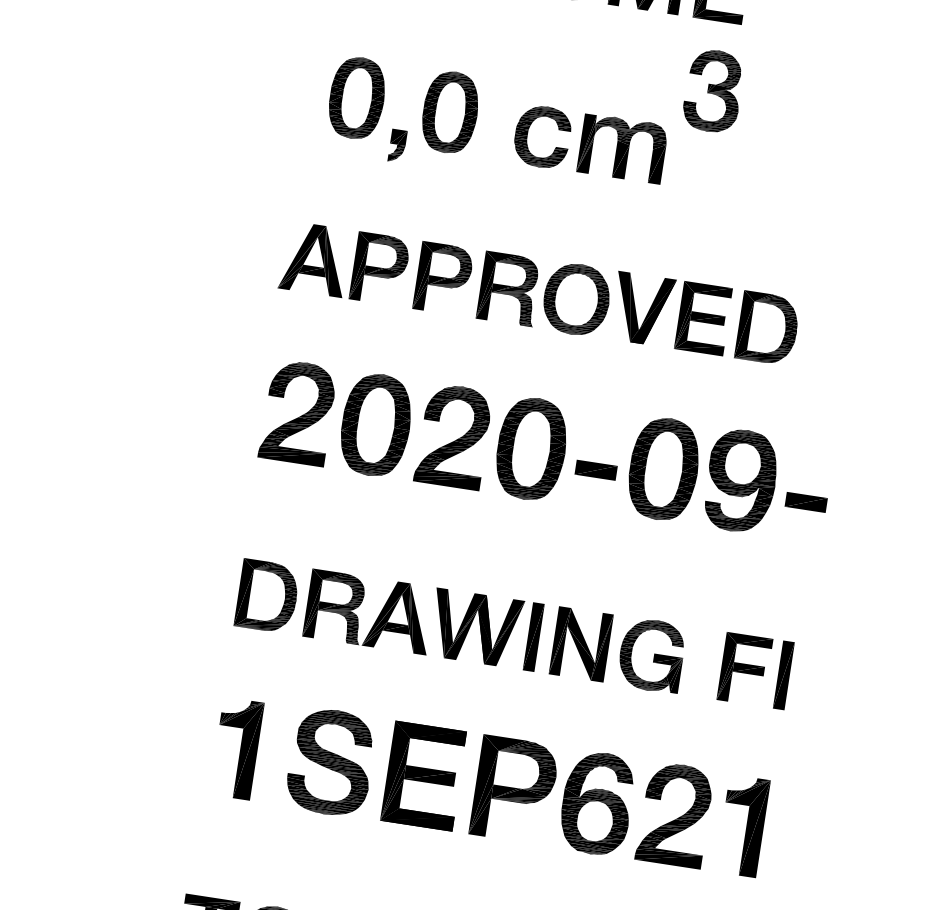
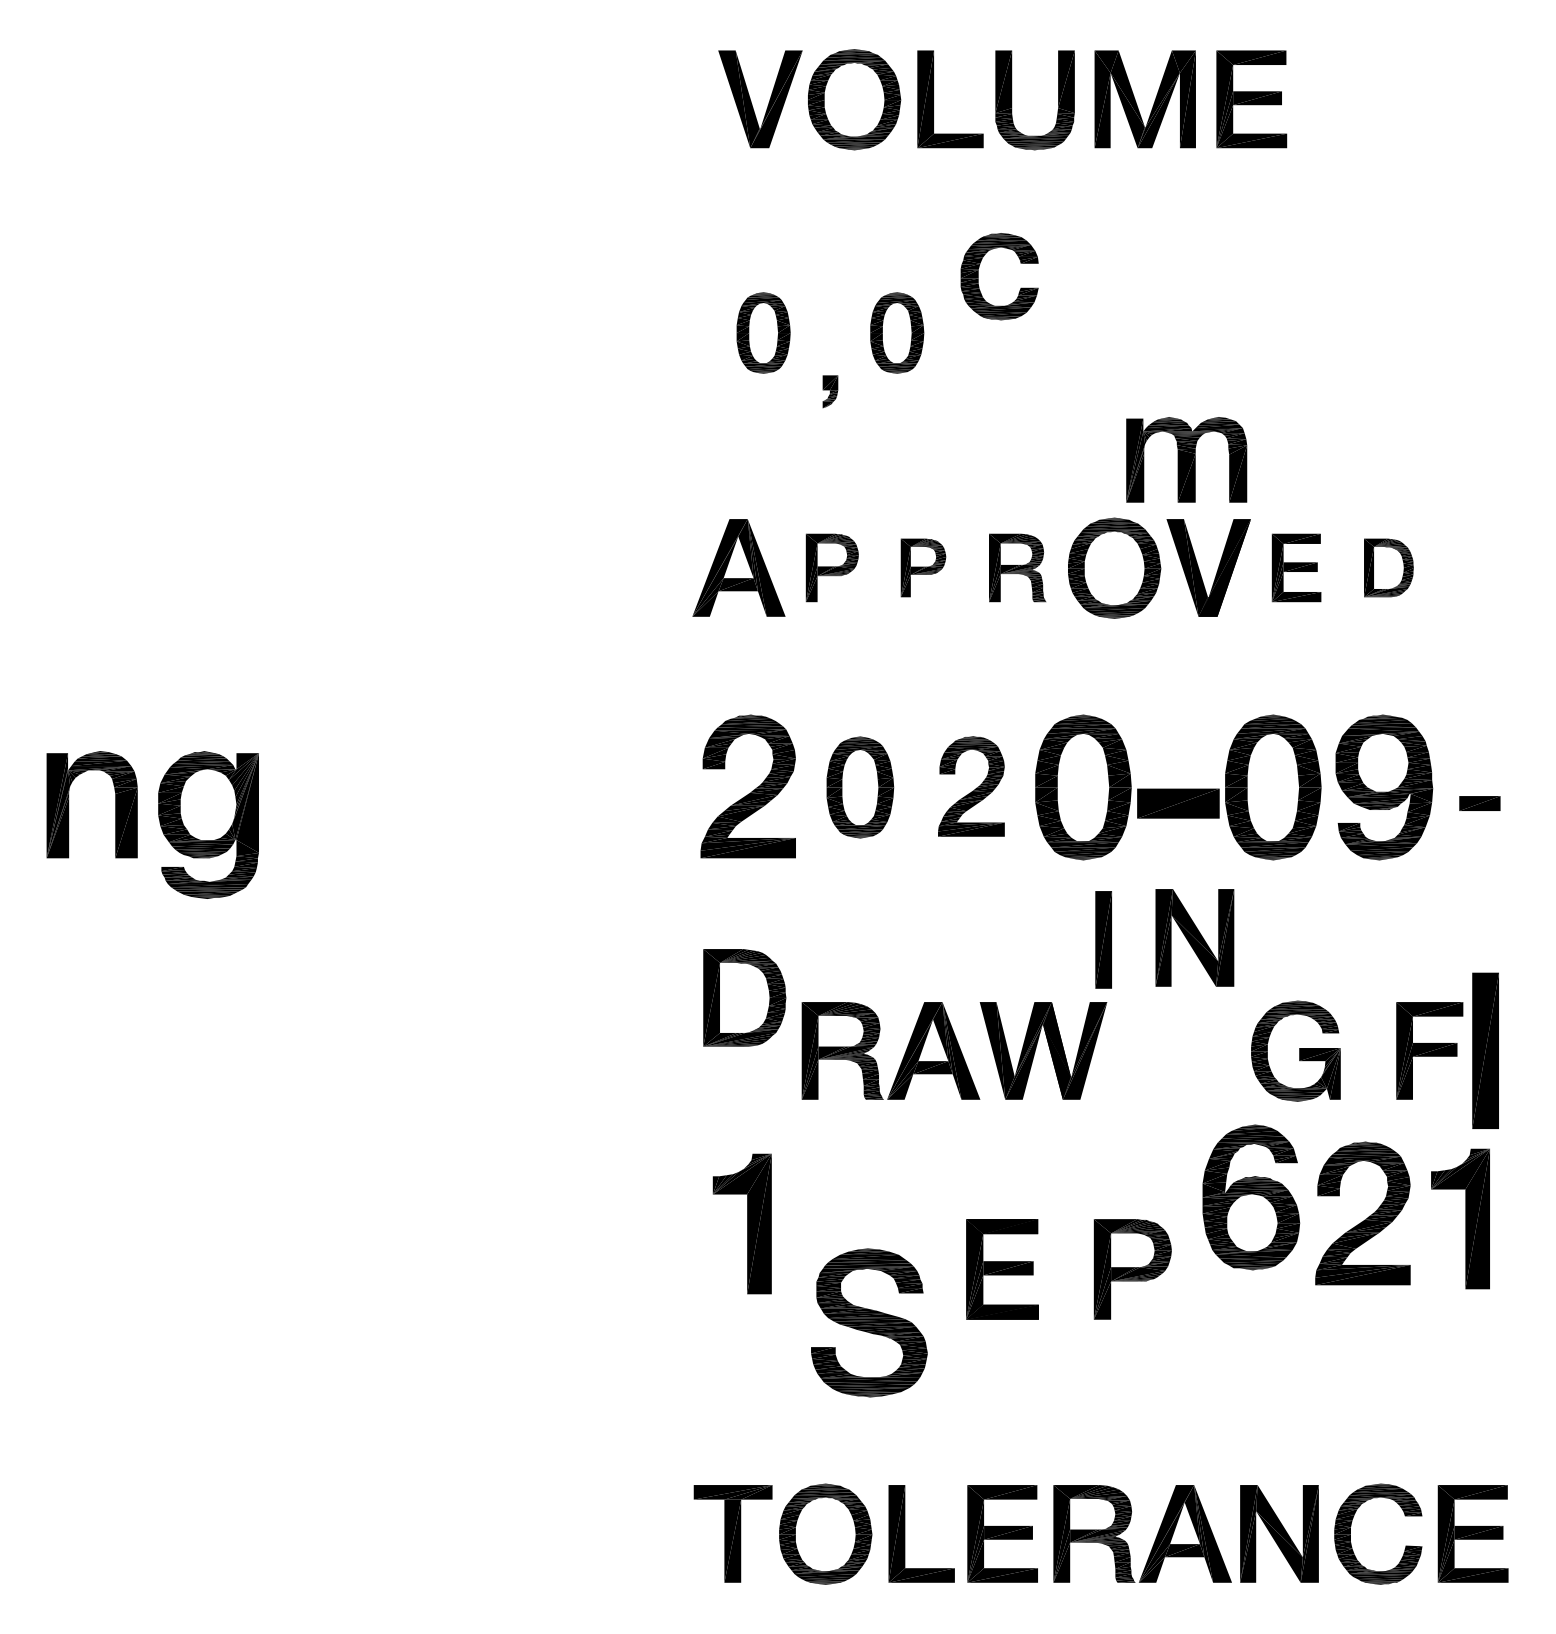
part: (713, 90) -> (1261, 246), removed
part: (357, 97) -> (763, 332), size x0.7
part: (449, 111) -> (896, 332), size x0.7
part: (527, 134) -> (978, 276), moved
part: (397, 146) -> (830, 391), size x0.7
part: (622, 148) -> (1186, 459), moved
part: (380, 268) -> (832, 567), size x0.7
part: (443, 278) -> (923, 567), size x0.6
part: (509, 288) -> (1017, 567), size x0.7
part: (703, 318) -> (1296, 567), size x0.7
part: (767, 328) -> (1388, 567), size x0.6
part: (376, 425) -> (860, 787), size x0.7
part: (453, 436) -> (971, 786), size x0.7
part: (596, 470) -> (1178, 803), size x1.4
part: (805, 502) -> (1479, 803), size x0.7
part: (267, 596) -> (744, 997), moved
part: (533, 636) -> (1103, 939), moved
part: (581, 644) -> (1194, 937), moved
part: (783, 675) -> (1485, 1050), size x1.6
part: (236, 748) -> (741, 1223), moved
part: (331, 762) -> (869, 1322), moved
part: (423, 776) -> (1002, 1269), size x0.7
part: (514, 790) -> (1132, 1269), size x0.7
part: (597, 803) -> (1251, 1197), moved
part: (675, 819) -> (1364, 1219), moved
part: (742, 825) -> (1460, 1218), moved

